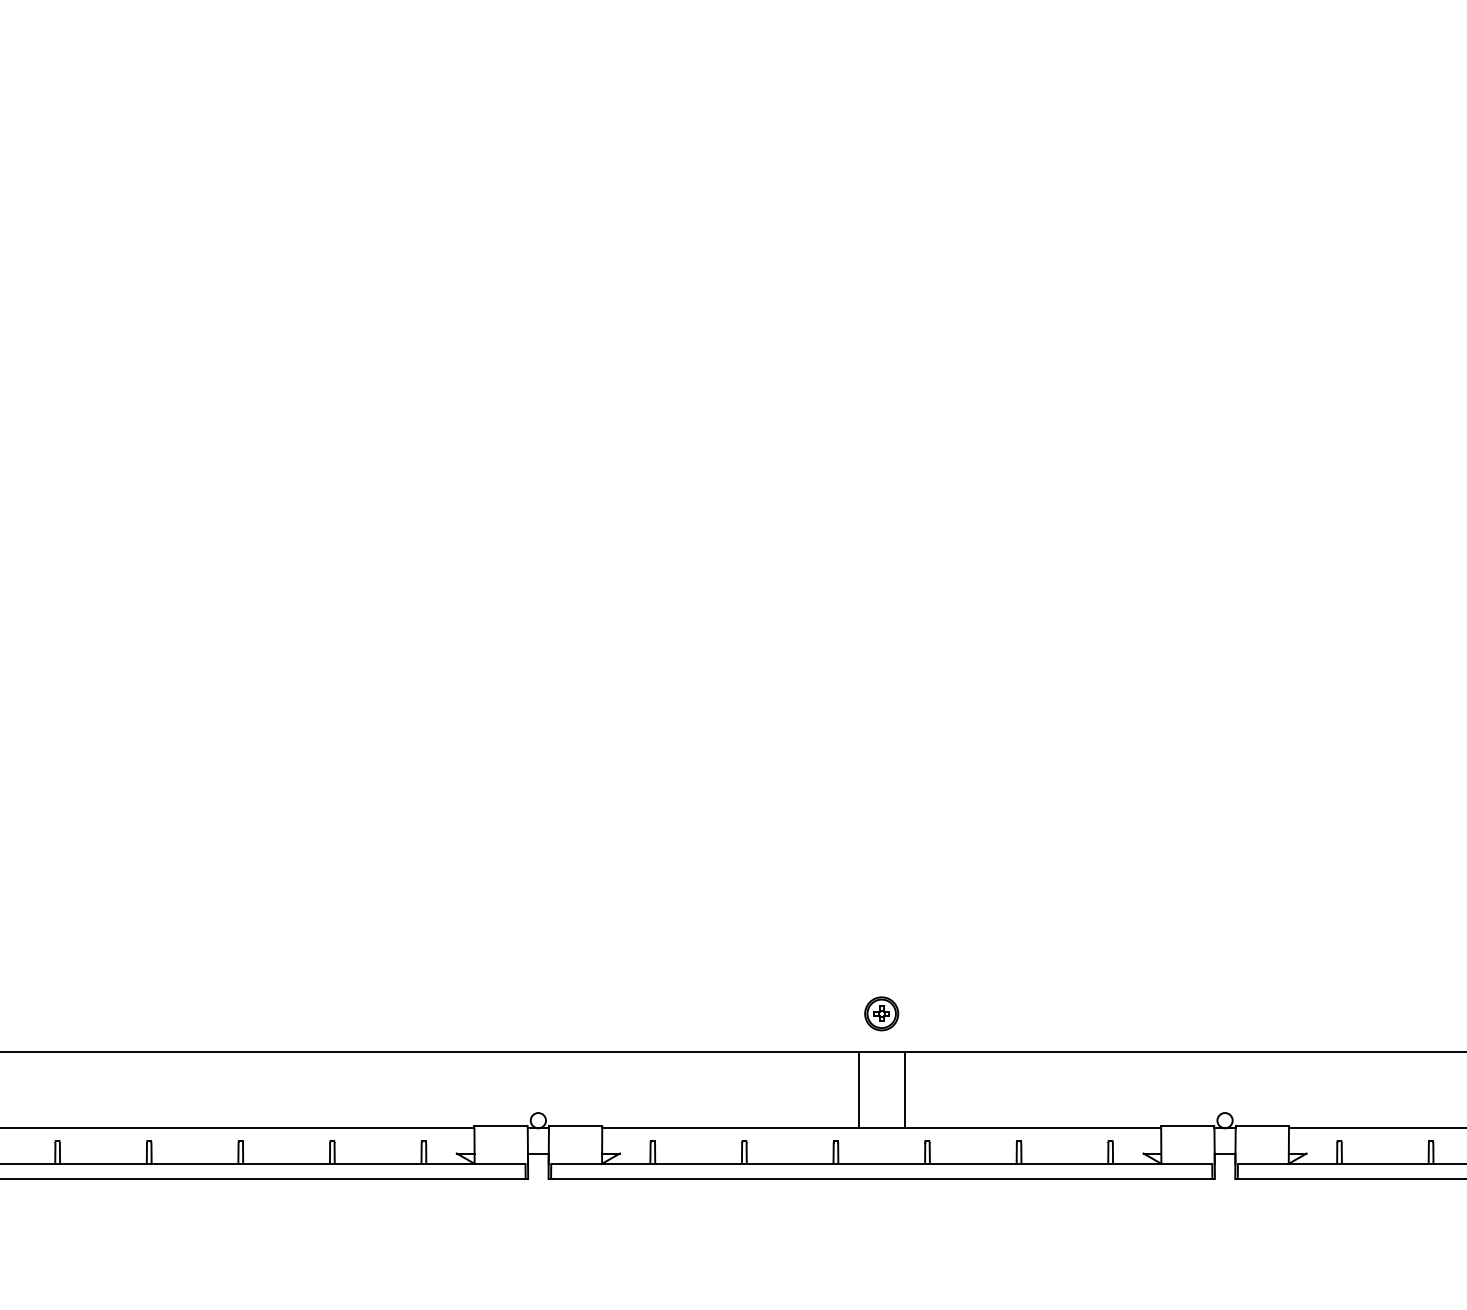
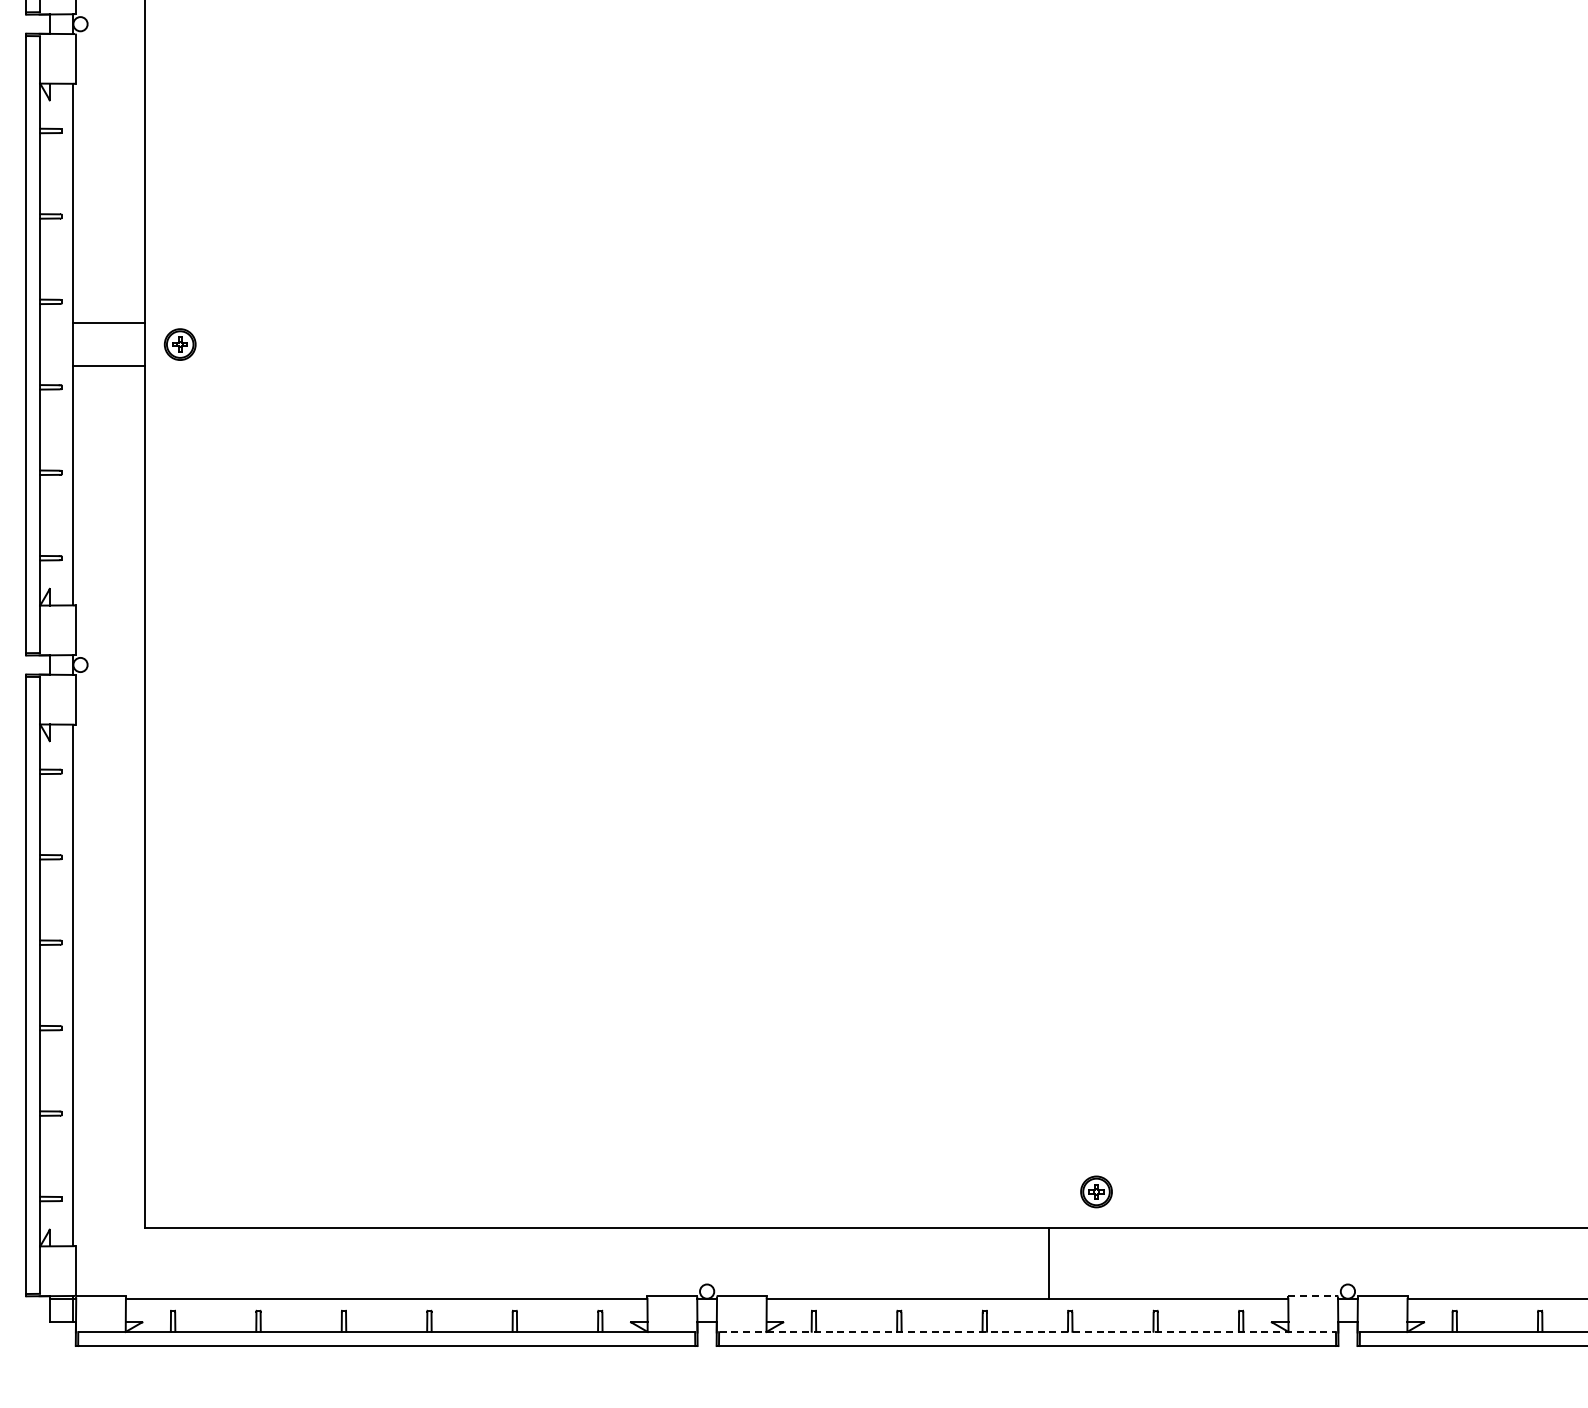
part: (881, 1013) -> (1096, 1191), moved
line: (859, 1089) -> (1006, 1262), removed
line: (1187, 1125) -> (1312, 1296), solid -> dashed
line: (881, 1163) -> (1027, 1331), solid -> dashed

